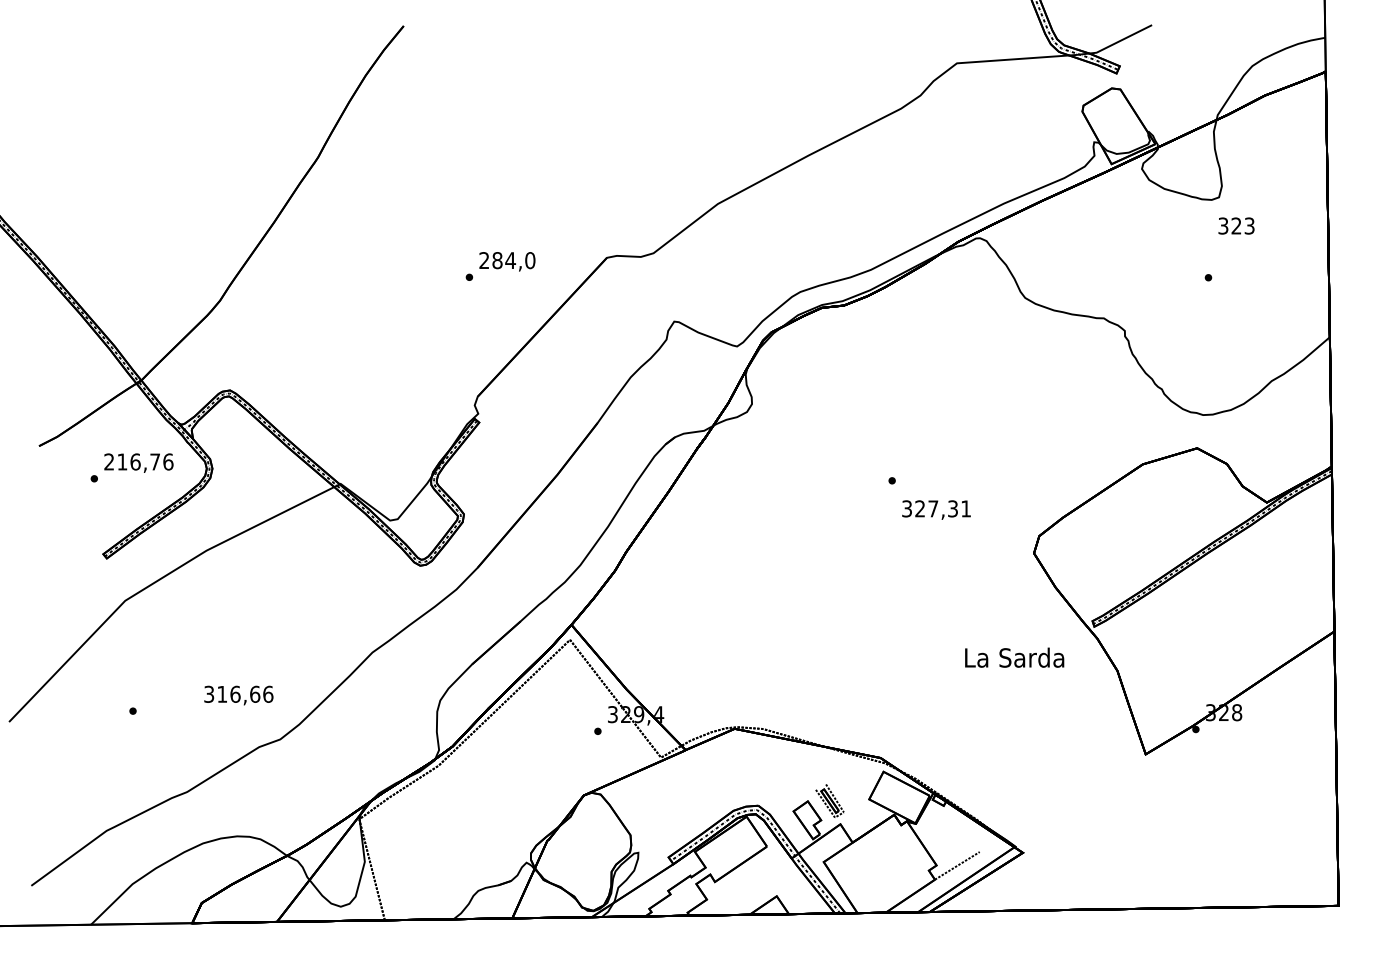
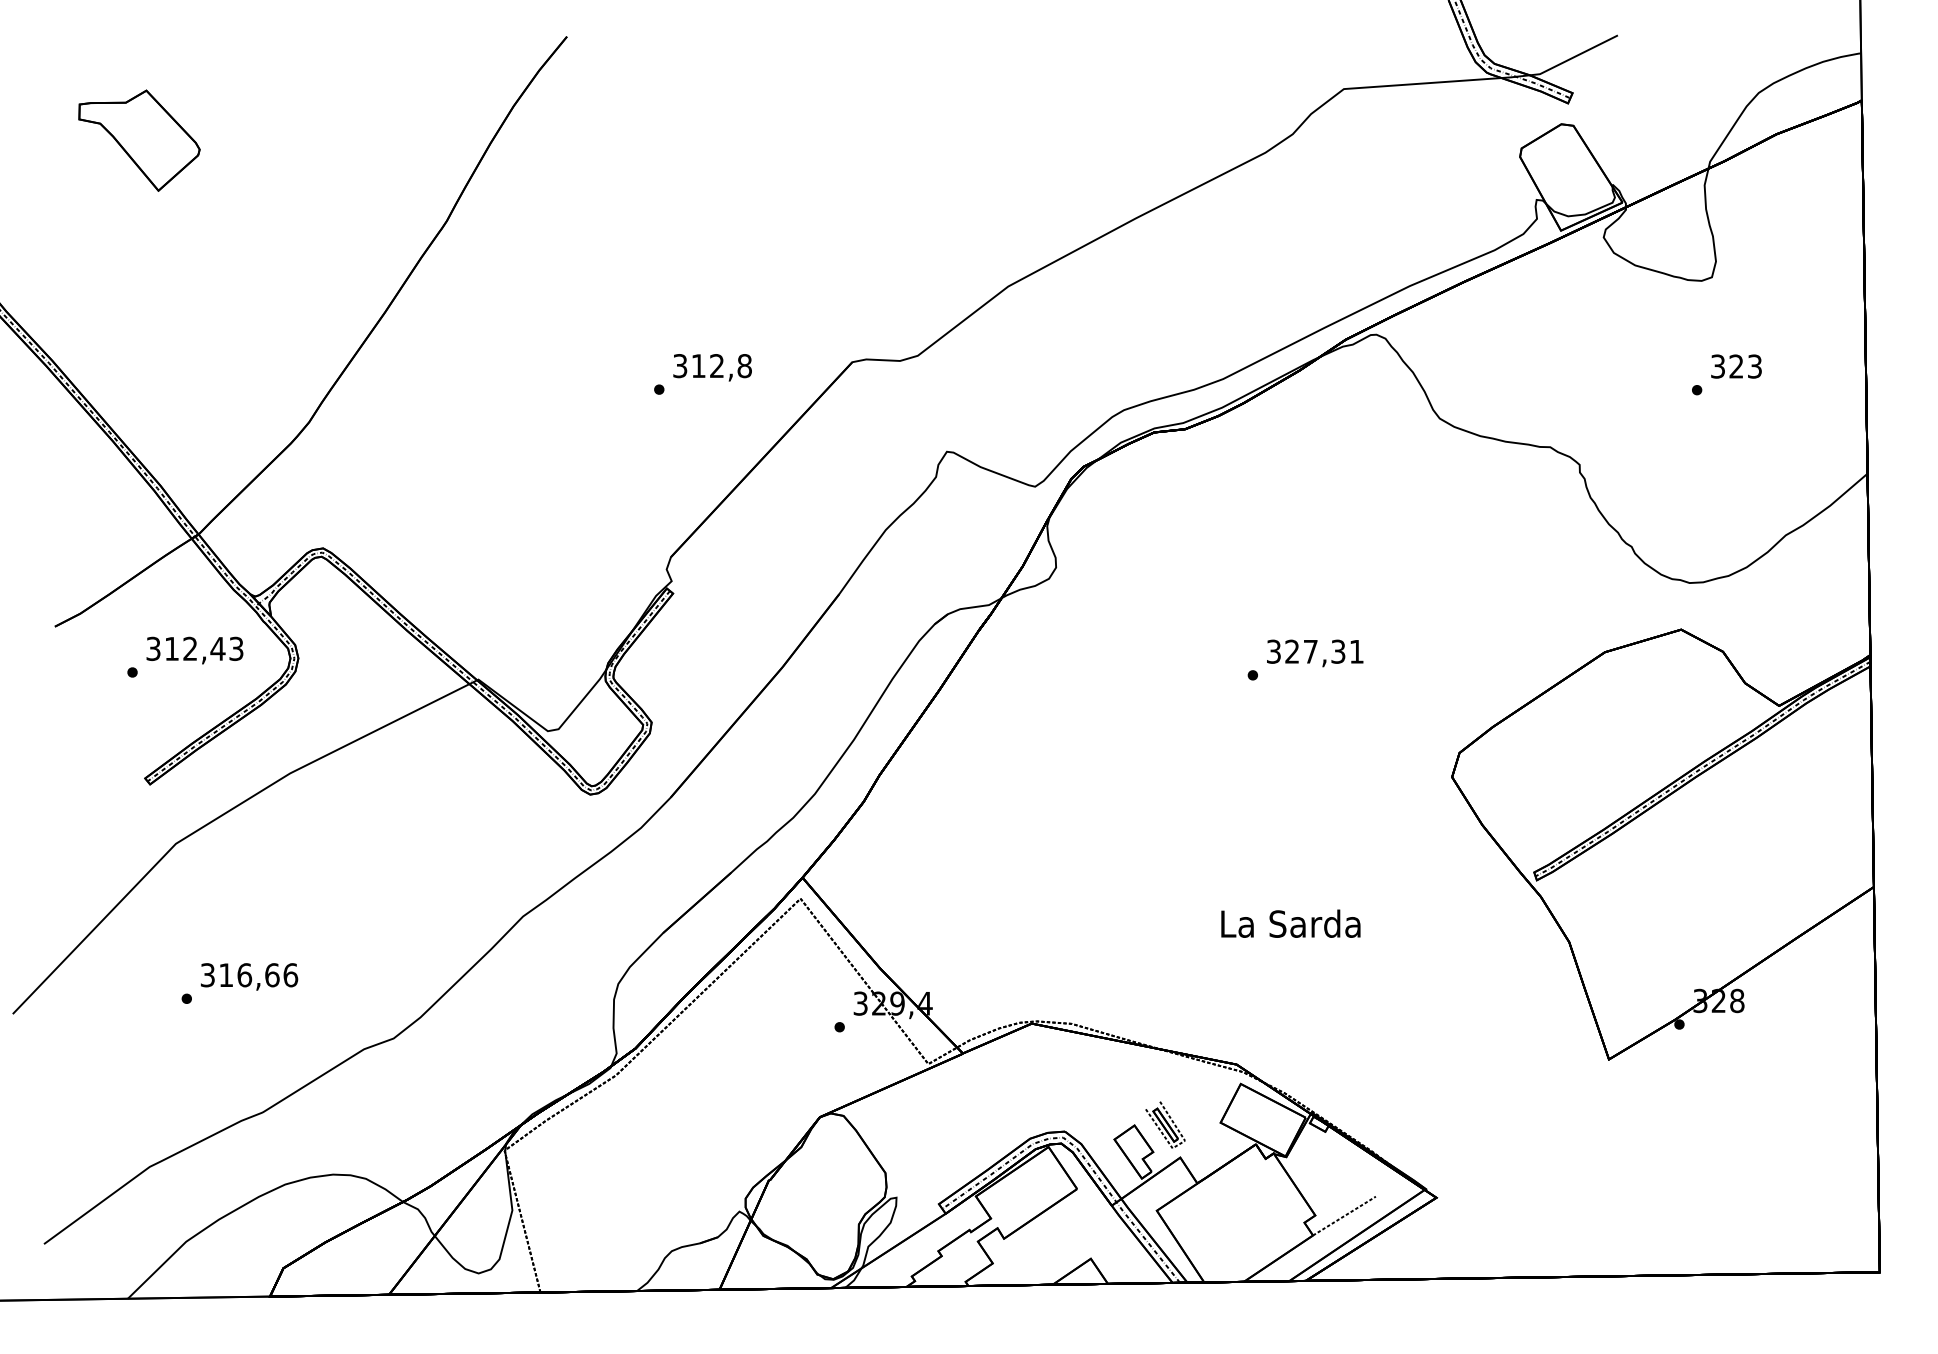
part: (99, 99) -> (139, 140), added
text: (1236, 226) -> (1736, 366), moved
text: (507, 260) -> (712, 366), 284,0 -> 312,8
text: (138, 461) -> (194, 648), 216,76 -> 312,43
text: (936, 510) -> (1315, 653), moved
text: (1014, 657) -> (1290, 923), moved
text: (238, 695) -> (249, 976), moved

